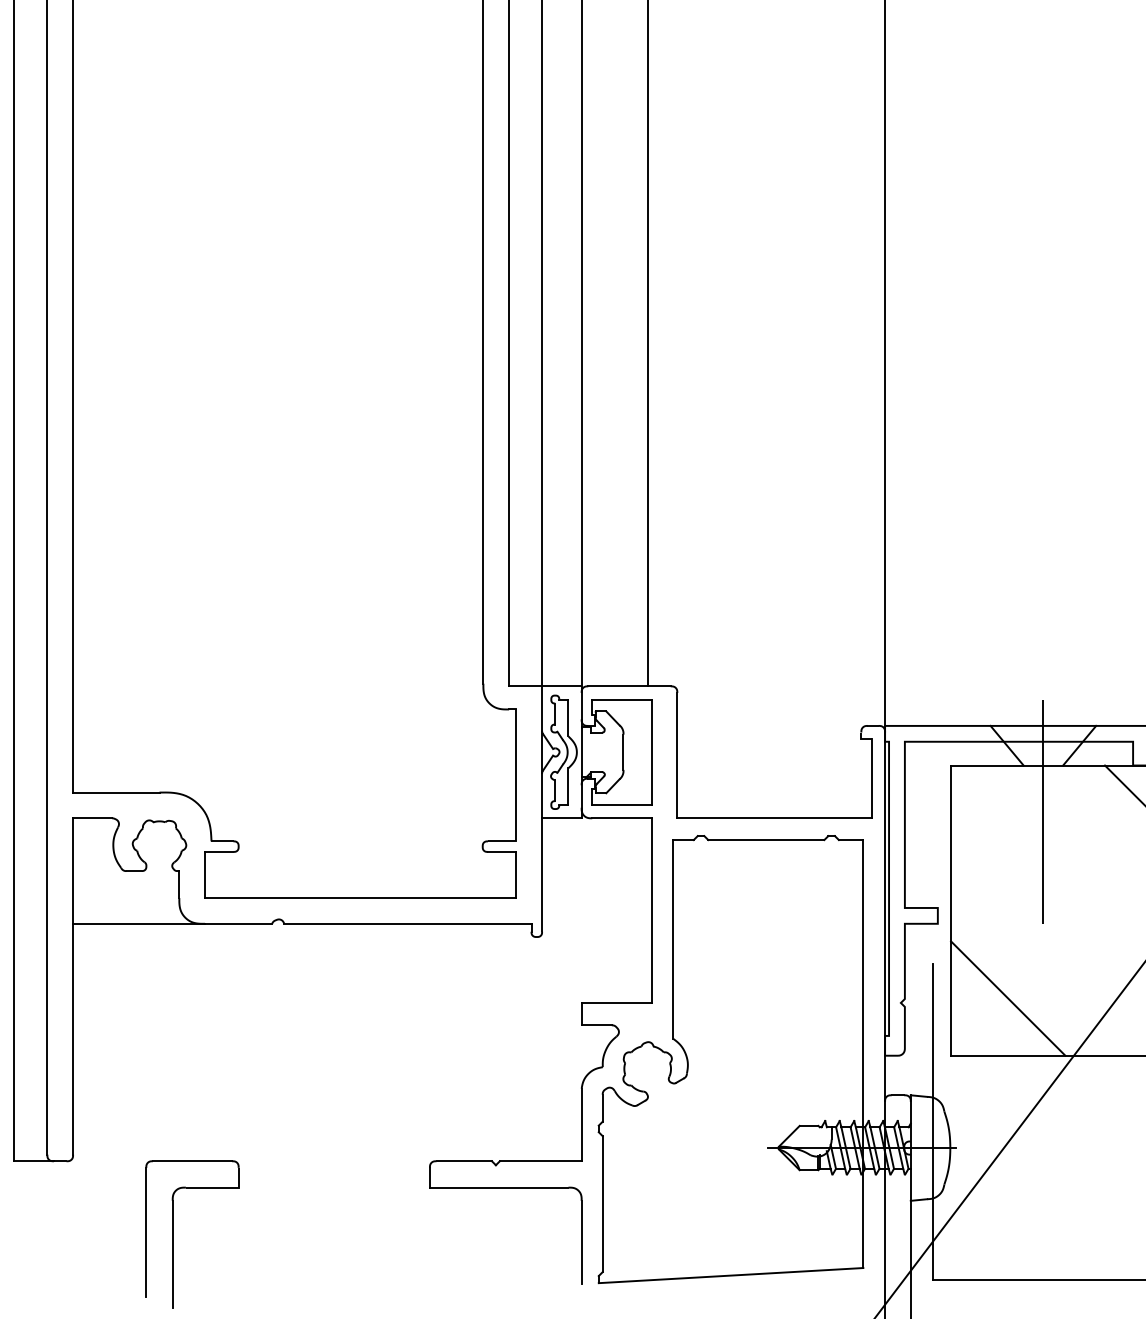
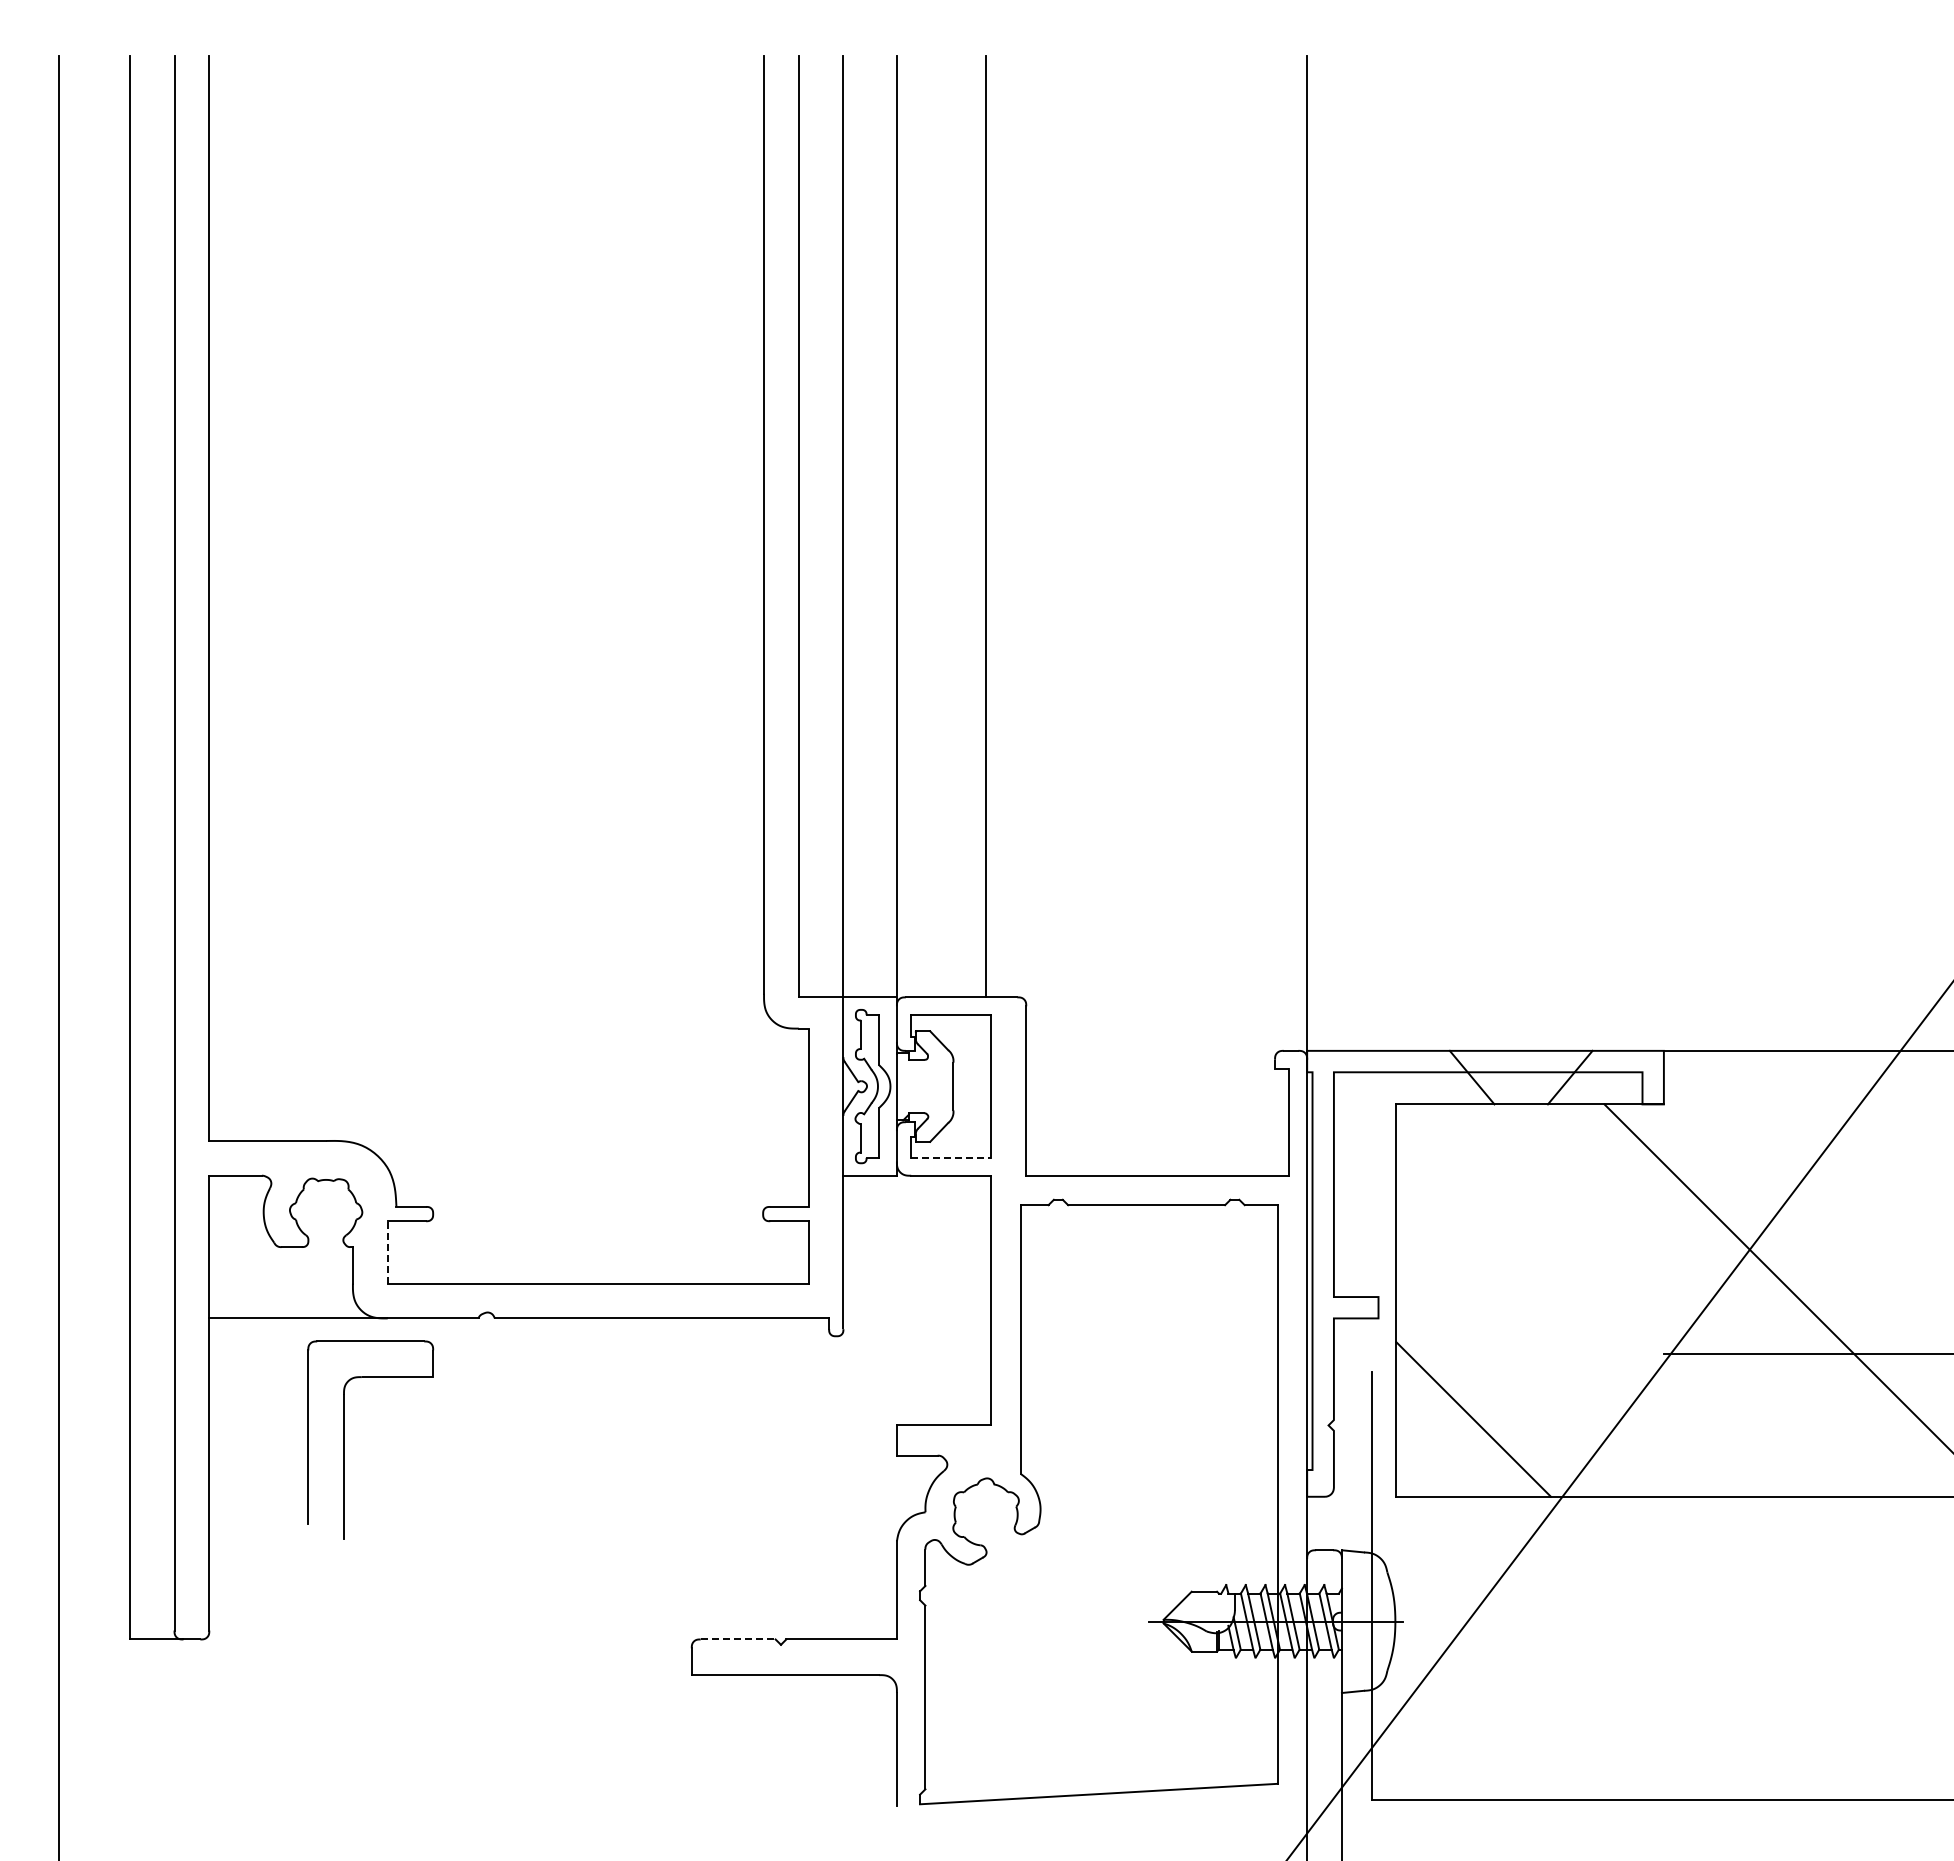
line: (622, 804) -> (951, 1157), solid -> dashed
line: (1043, 811) -> (1521, 1166), removed
line: (204, 874) -> (387, 1251), solid -> dashed
line: (464, 1161) -> (738, 1639), solid -> dashed
part: (173, 1233) -> (344, 1439), moved

